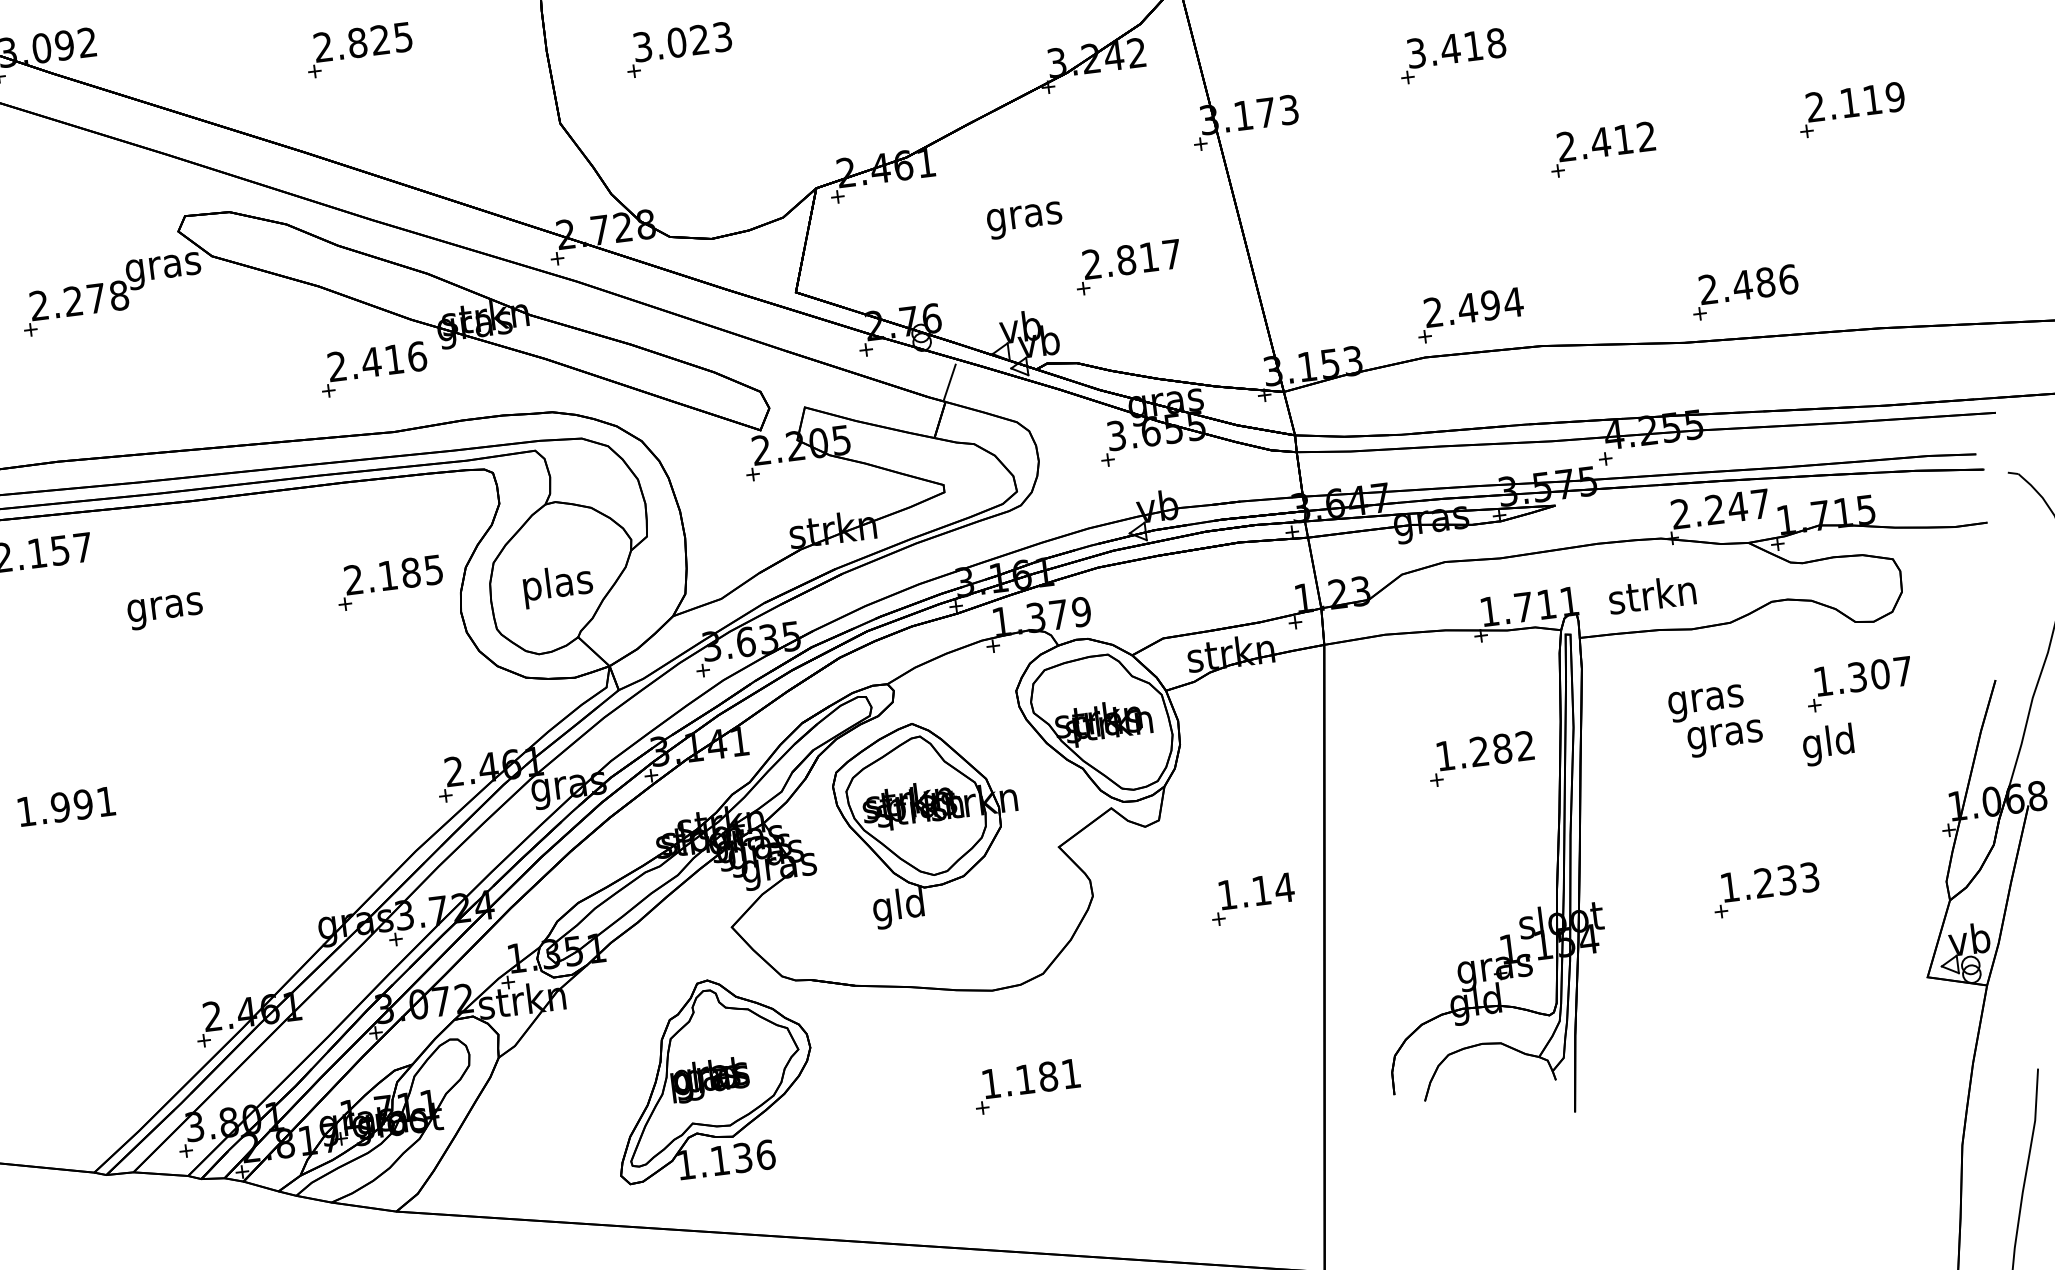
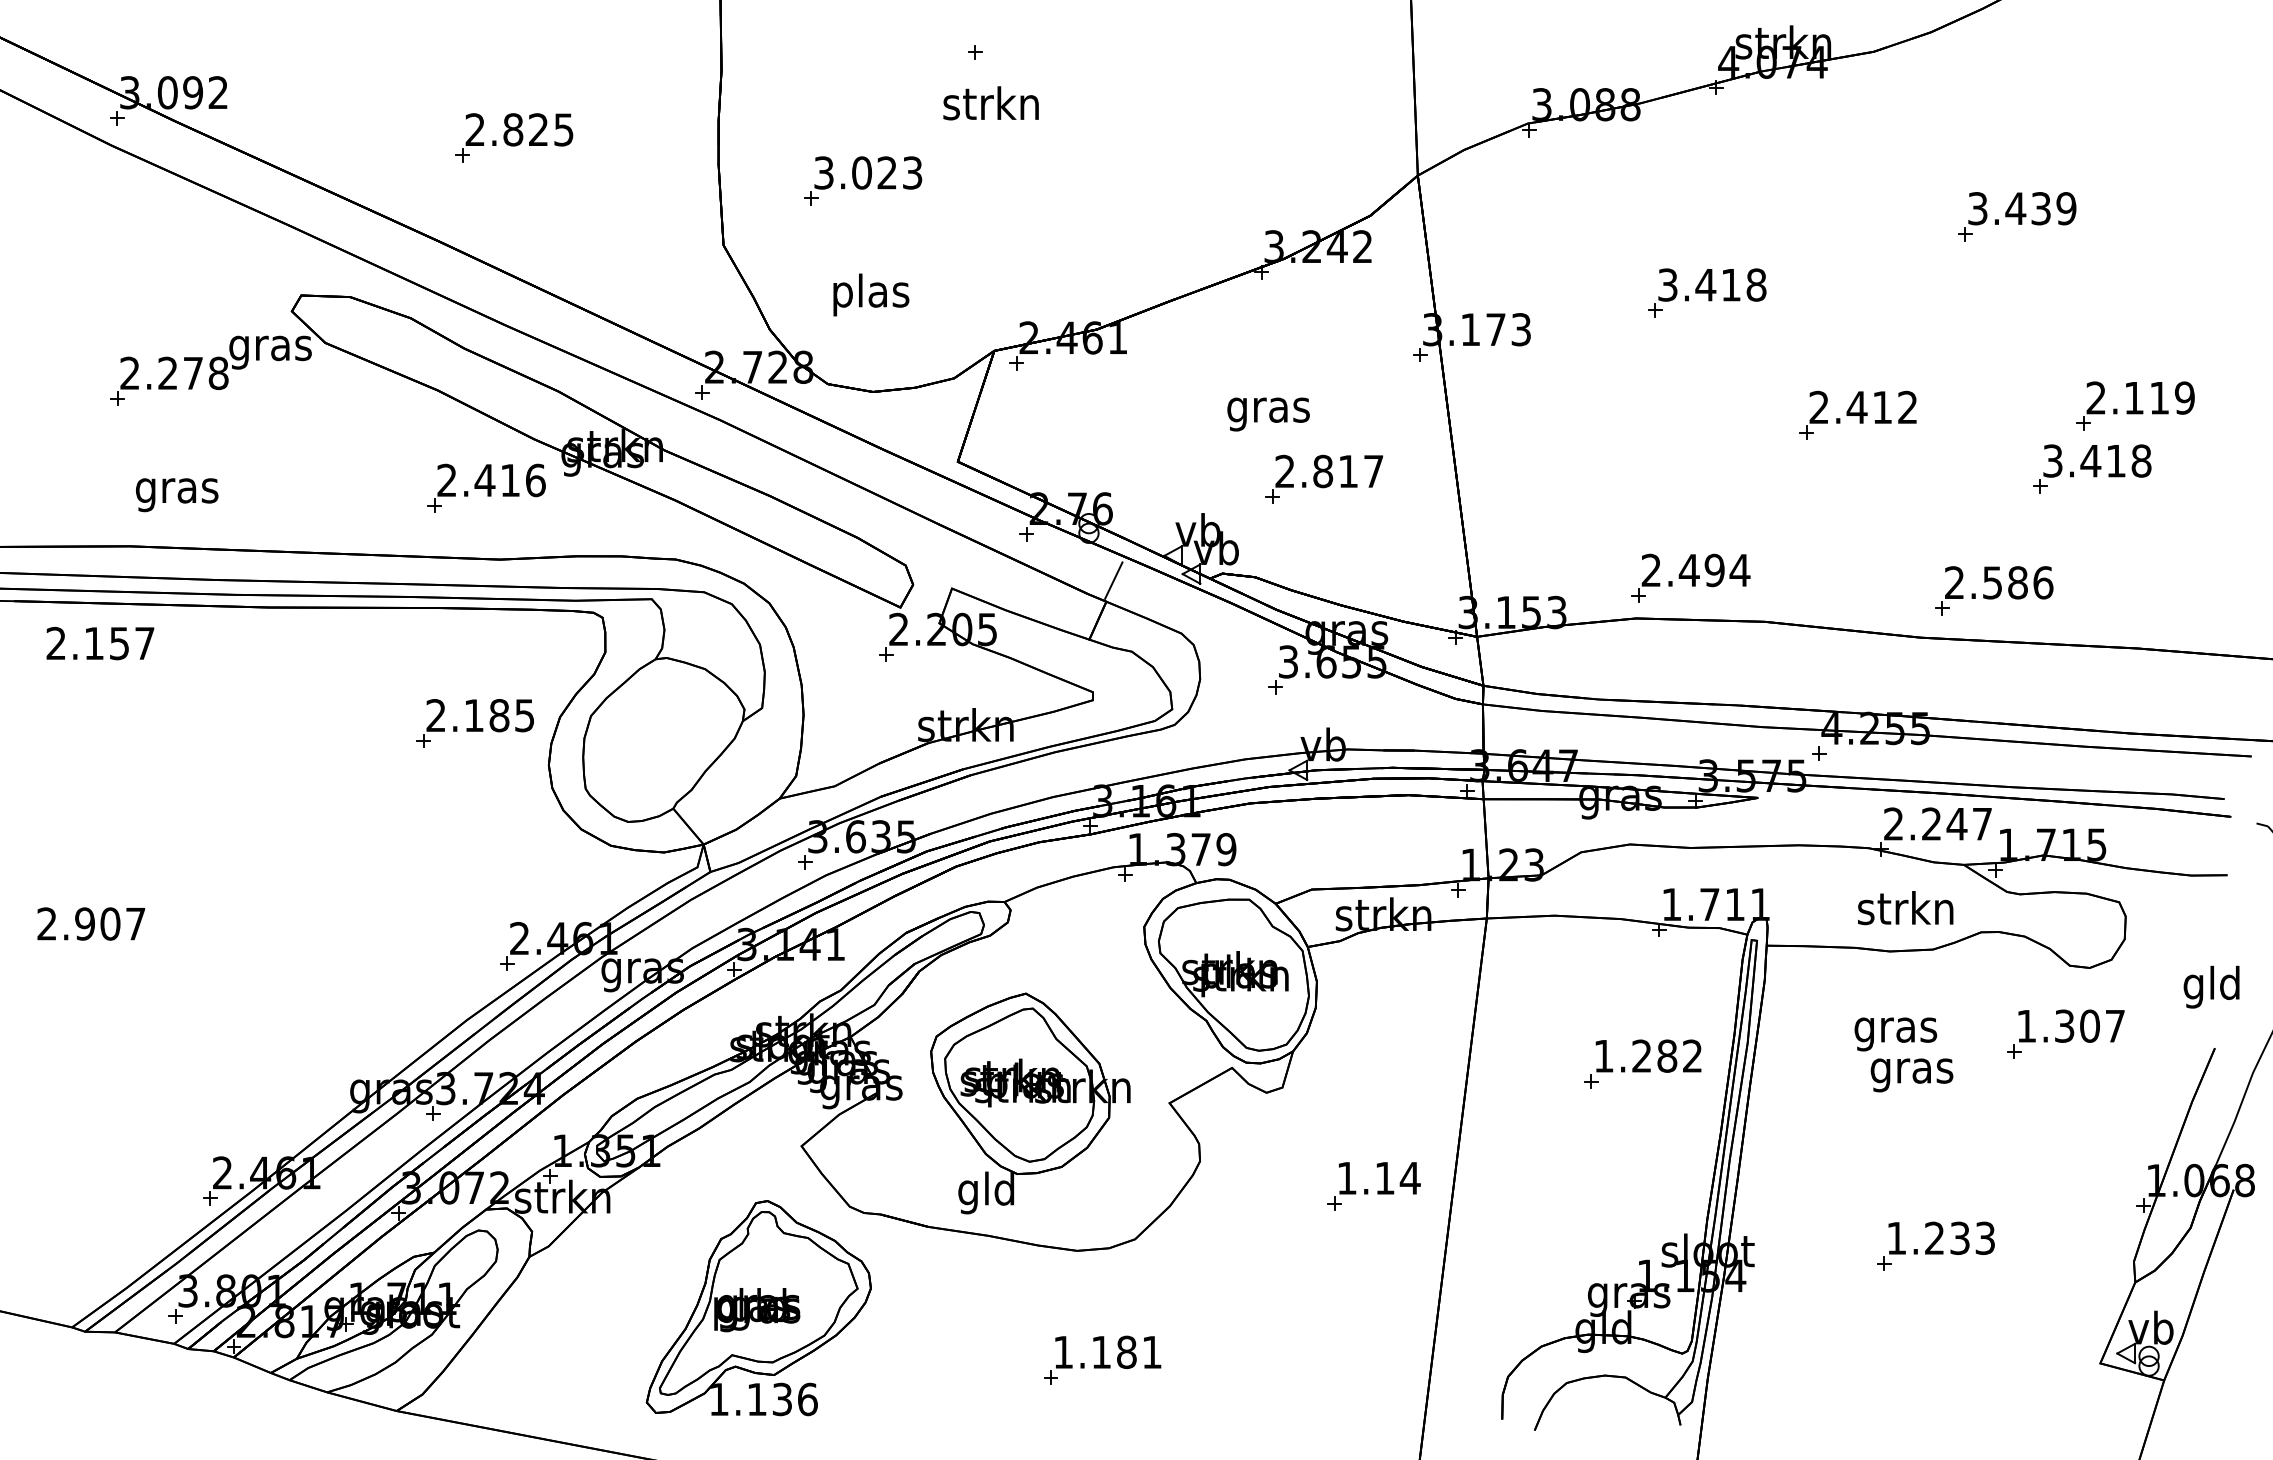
part: (1820, 170) -> (2092, 468), added
text: (1024, 220) -> (1268, 414), moved
text: (1742, 285) -> (1992, 582), 2.486 -> 2.586
text: (558, 585) -> (871, 294), moved
text: (1652, 594) -> (1905, 908), moved
text: (165, 611) -> (177, 495), moved
text: (1828, 744) -> (2211, 986), moved
text: (66, 806) -> (91, 923), 1.991 -> 2.907
part: (928, 822) -> (1030, 1103), moved

